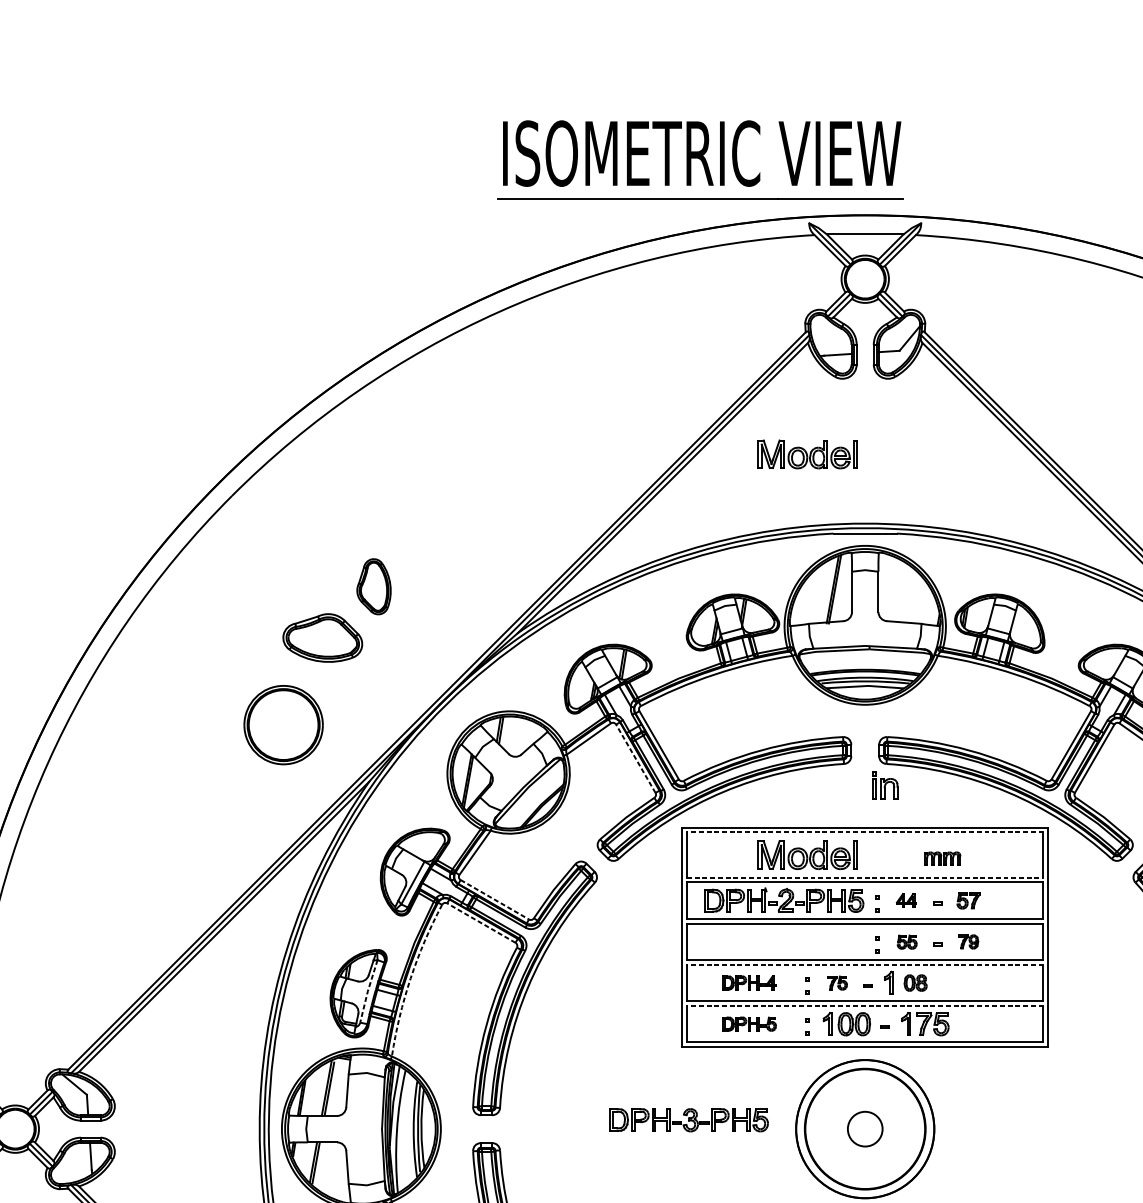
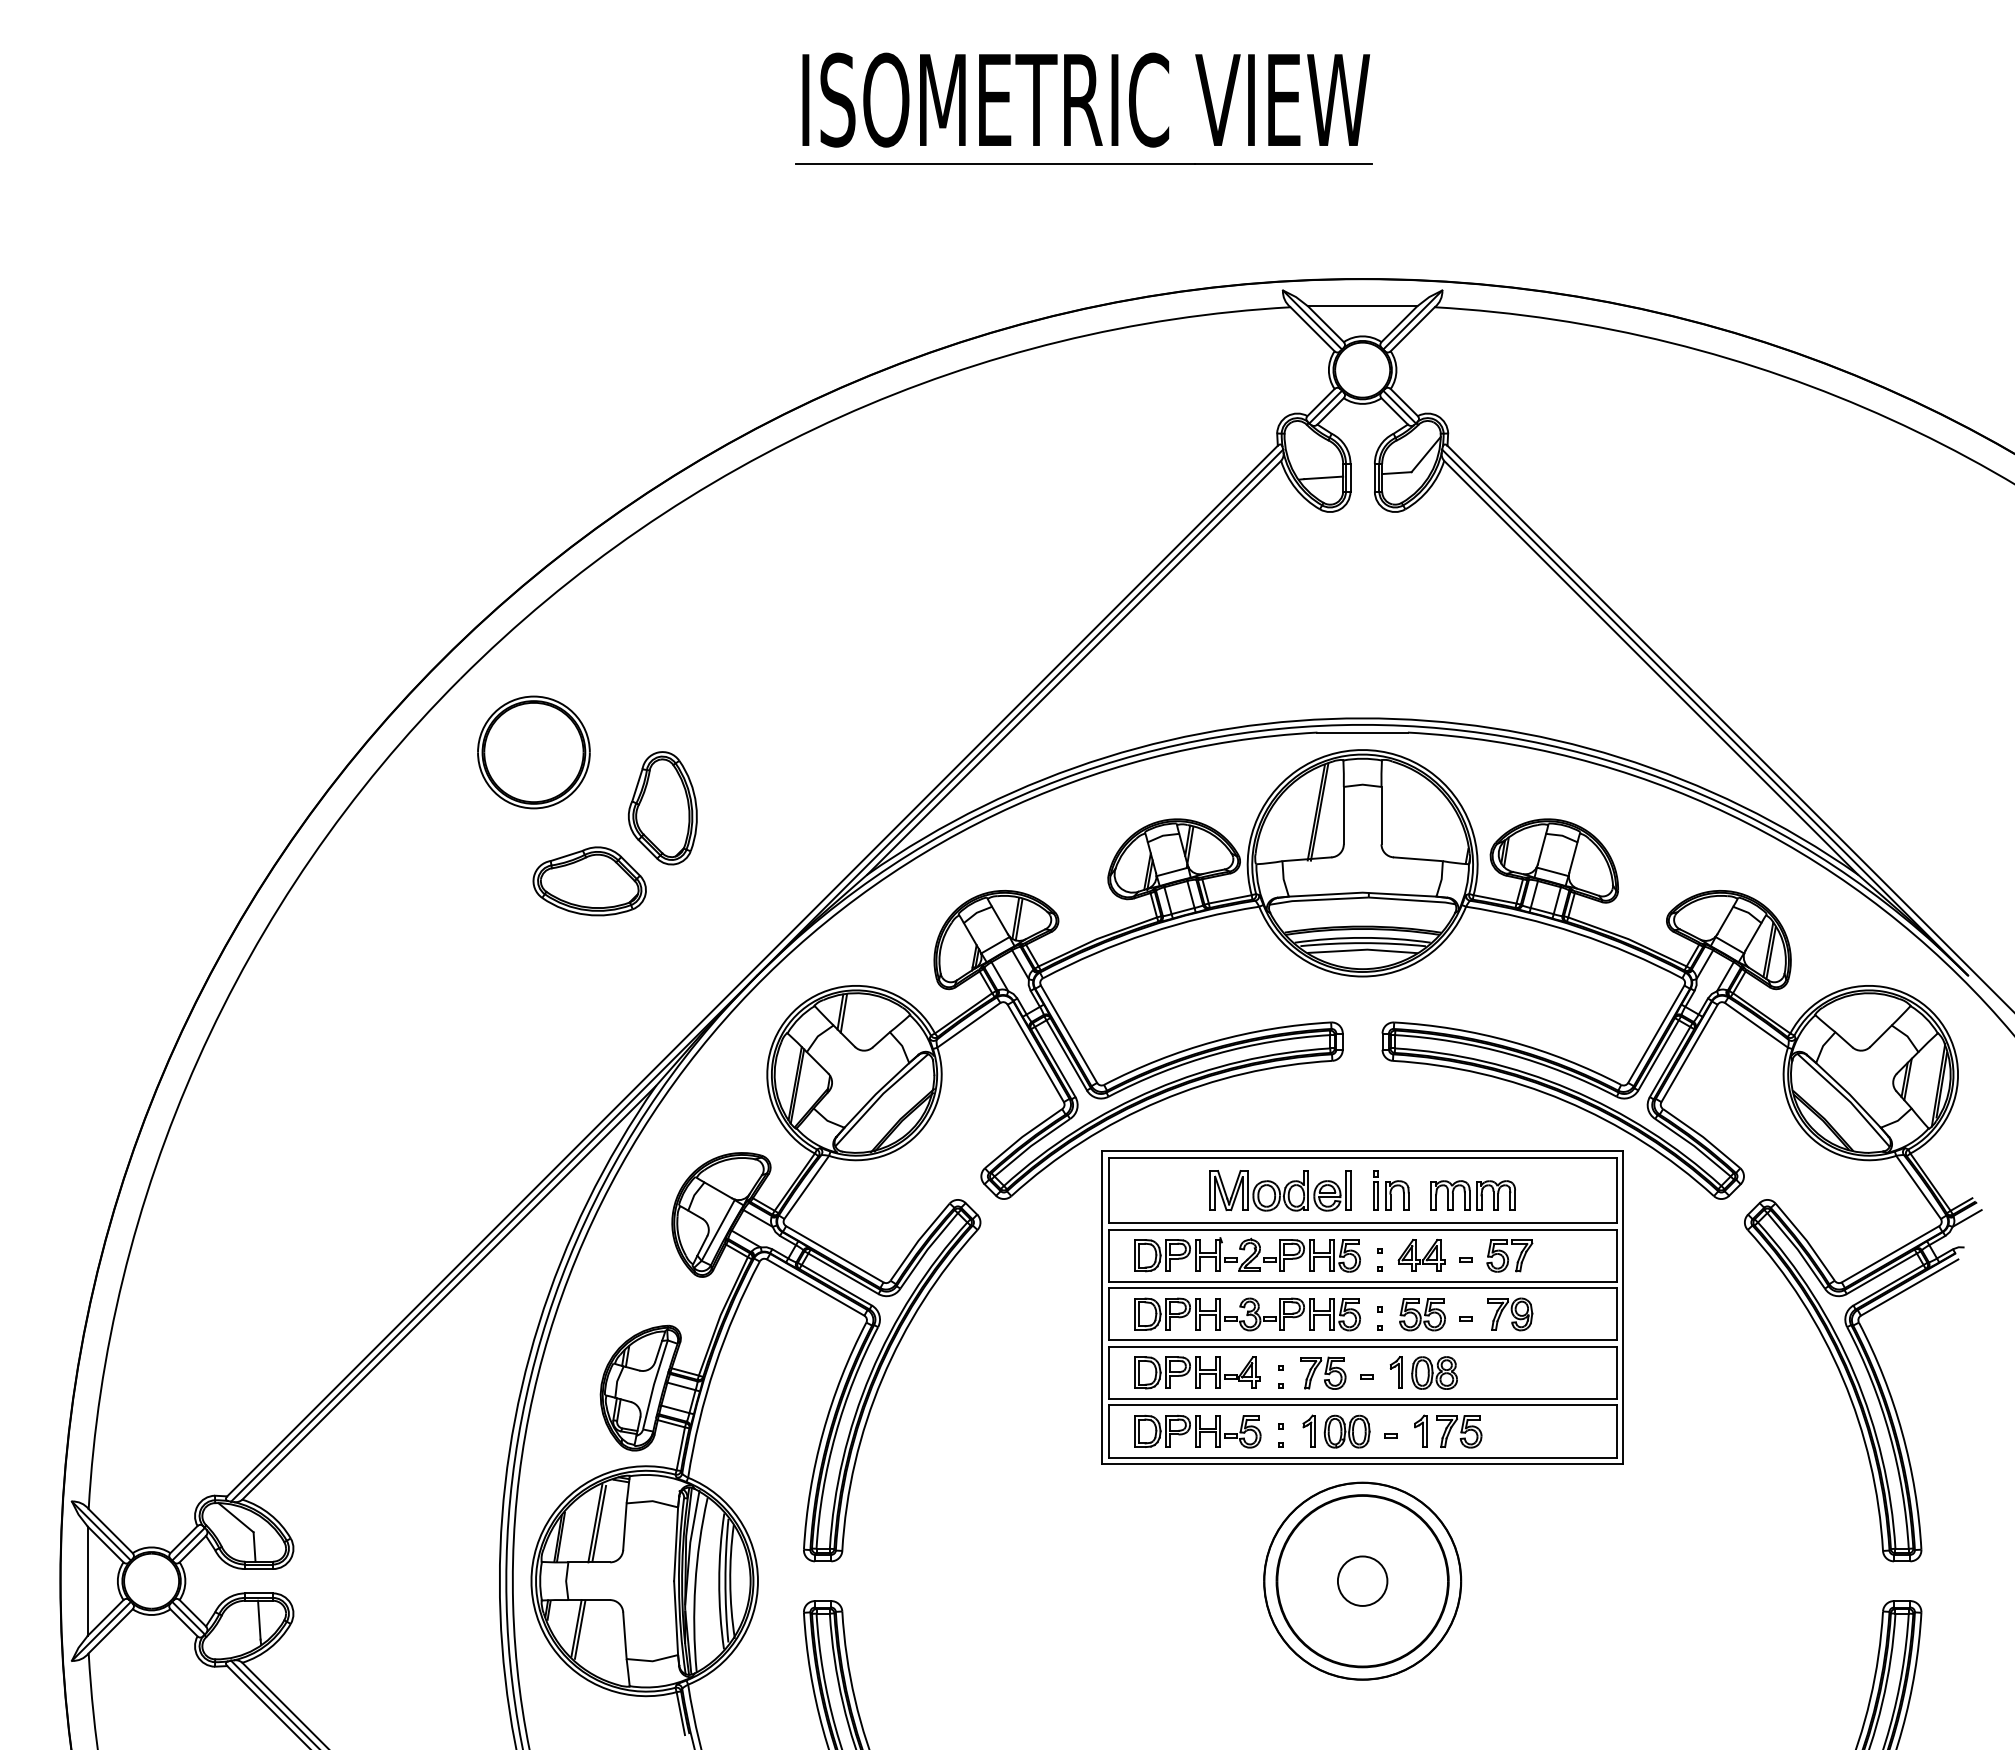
part: (700, 159) -> (1083, 108), moved
part: (807, 454) -> (1280, 619), removed
part: (373, 586) -> (662, 808), size x1.43
part: (283, 725) -> (533, 752), moved
line: (635, 758) -> (1035, 1053), dashed -> solid
part: (885, 785) -> (1391, 1190), moved
line: (865, 832) -> (1362, 1158), dashed -> solid
part: (942, 858) -> (1472, 1195), size x1.67
line: (865, 878) -> (1362, 1223), dashed -> solid
line: (495, 899) -> (835, 1254), dashed -> solid
part: (906, 900) -> (1421, 1255), size x1.67
part: (968, 900) -> (1509, 1255), size x1.43
line: (481, 923) -> (815, 1287), dashed -> solid
part: (907, 941) -> (1422, 1314), size x1.67
part: (968, 941) -> (1510, 1314), size x1.67
line: (865, 964) -> (1362, 1346), dashed -> solid
arc: (410, 978) -> (714, 1366), dashed -> solid
part: (749, 982) -> (1197, 1372), size x1.67
part: (837, 982) -> (1323, 1372), size x1.67
part: (915, 982) -> (1434, 1372), size x1.43
line: (368, 991) -> (654, 1384), dashed -> solid
line: (865, 1005) -> (1362, 1405), dashed -> solid
part: (749, 1024) -> (1197, 1431), size x1.67
part: (688, 1120) -> (1247, 1314), moved

